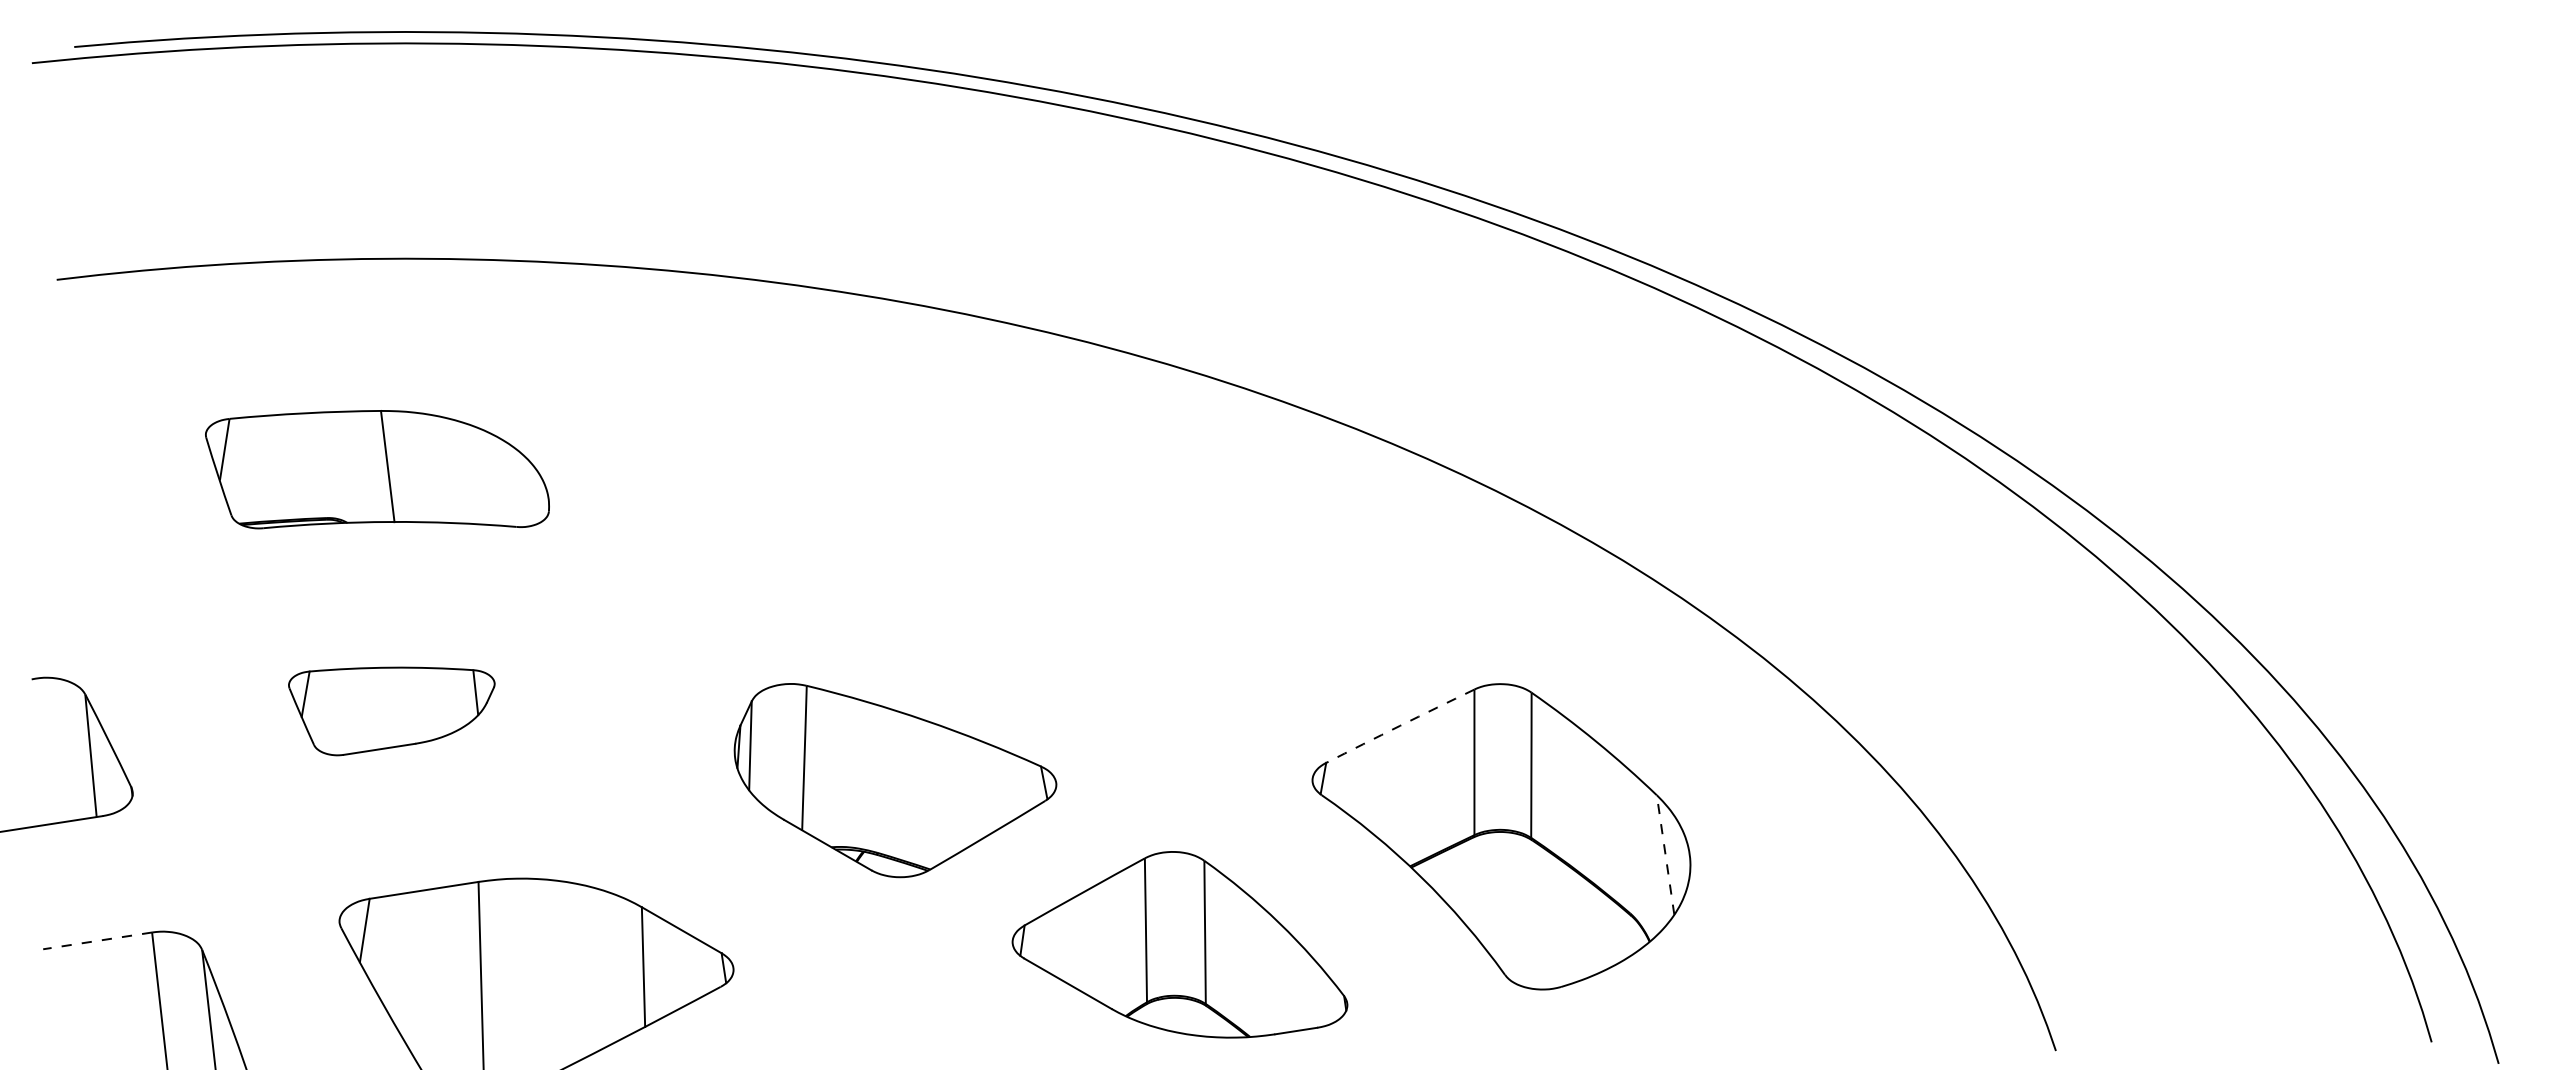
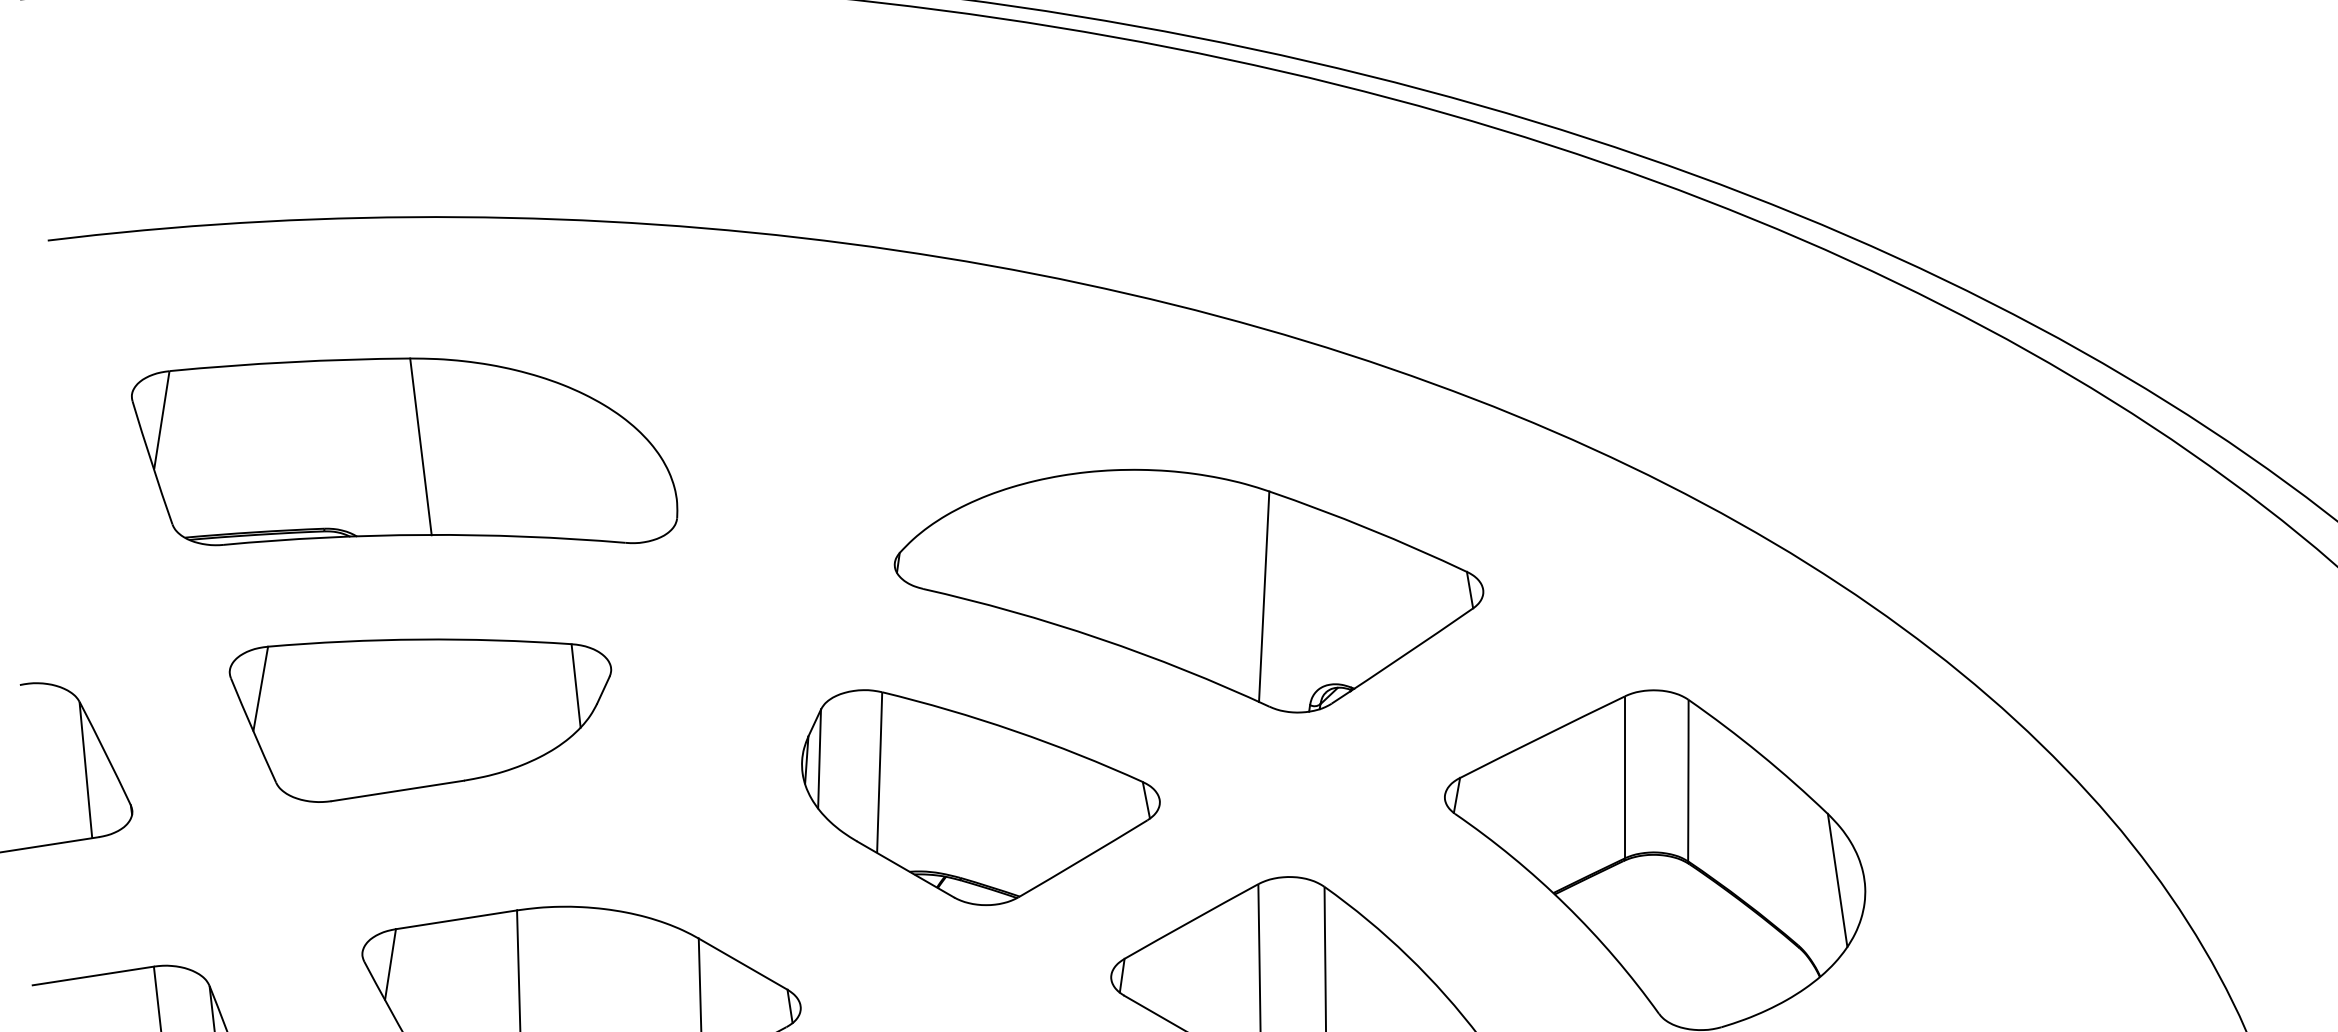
part: (377, 469) -> (404, 451), size x1.43
part: (1082, 594) -> (1188, 590), added
part: (391, 711) -> (420, 720), size x1.67
arc: (1400, 725) -> (1542, 736), dashed -> solid
line: (1665, 854) -> (1837, 879), dashed -> solid
line: (97, 940) -> (93, 975), dashed -> solid

